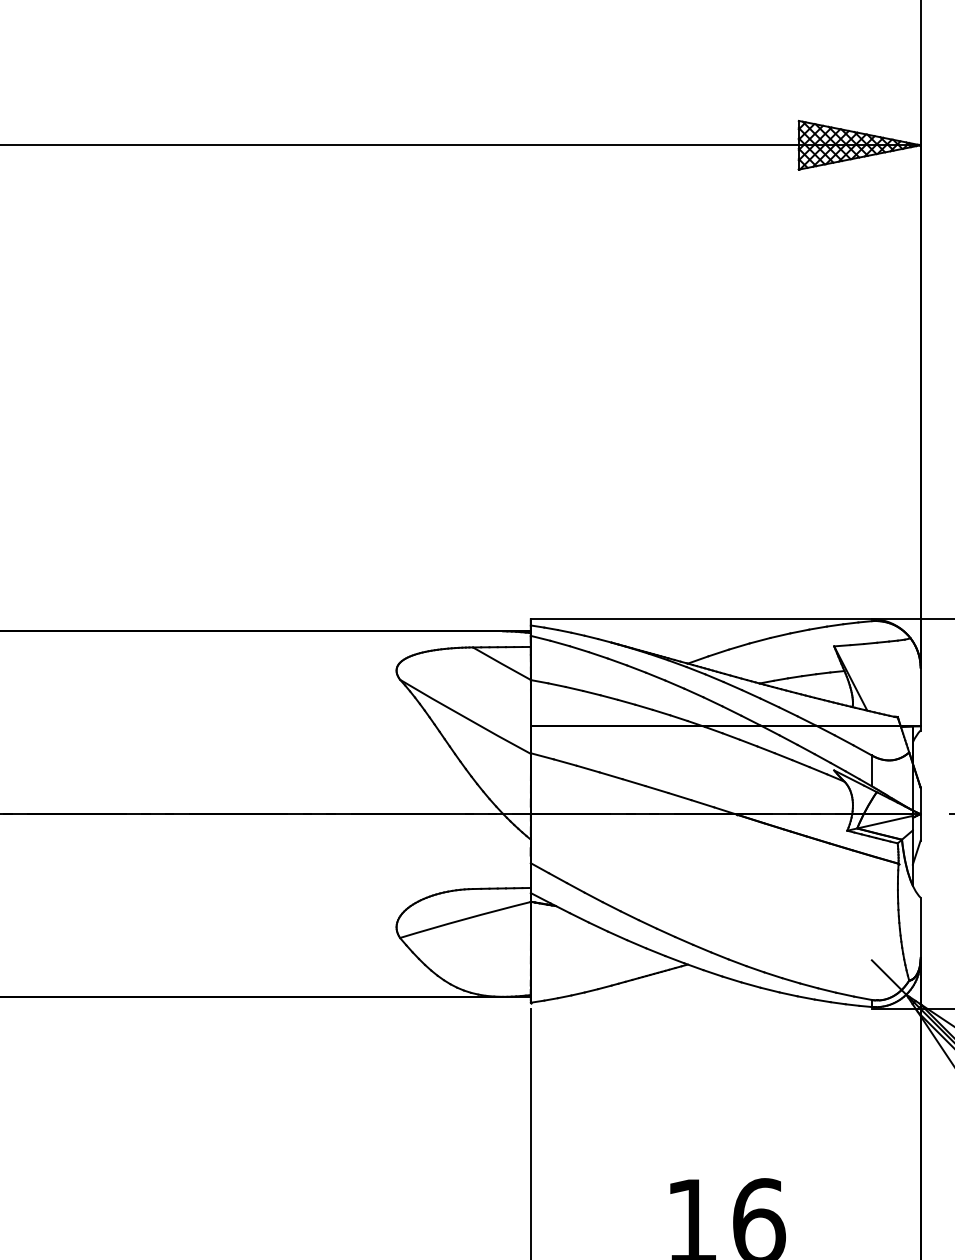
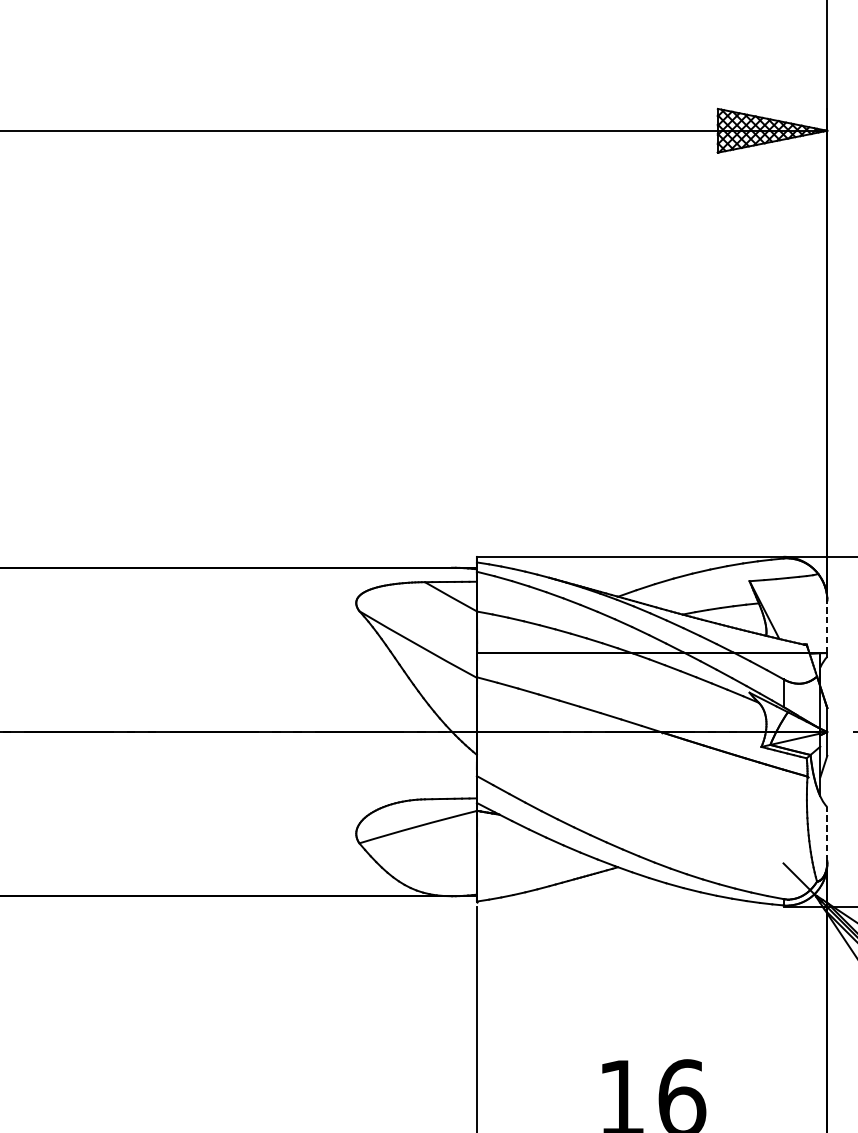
line: (920, 696) -> (827, 626), solid -> dashed
line: (920, 927) -> (827, 833), solid -> dashed

